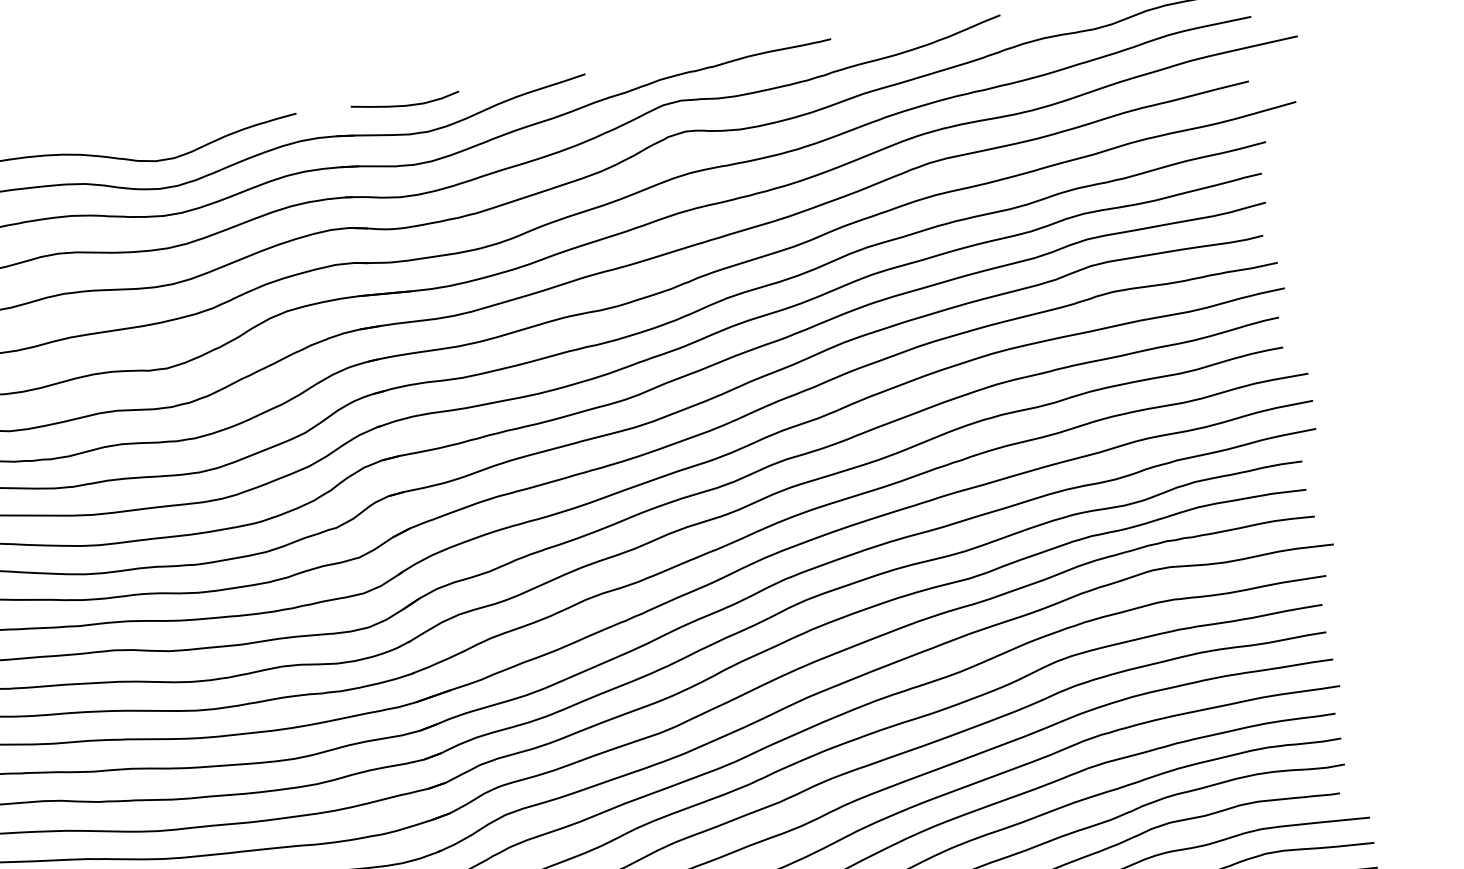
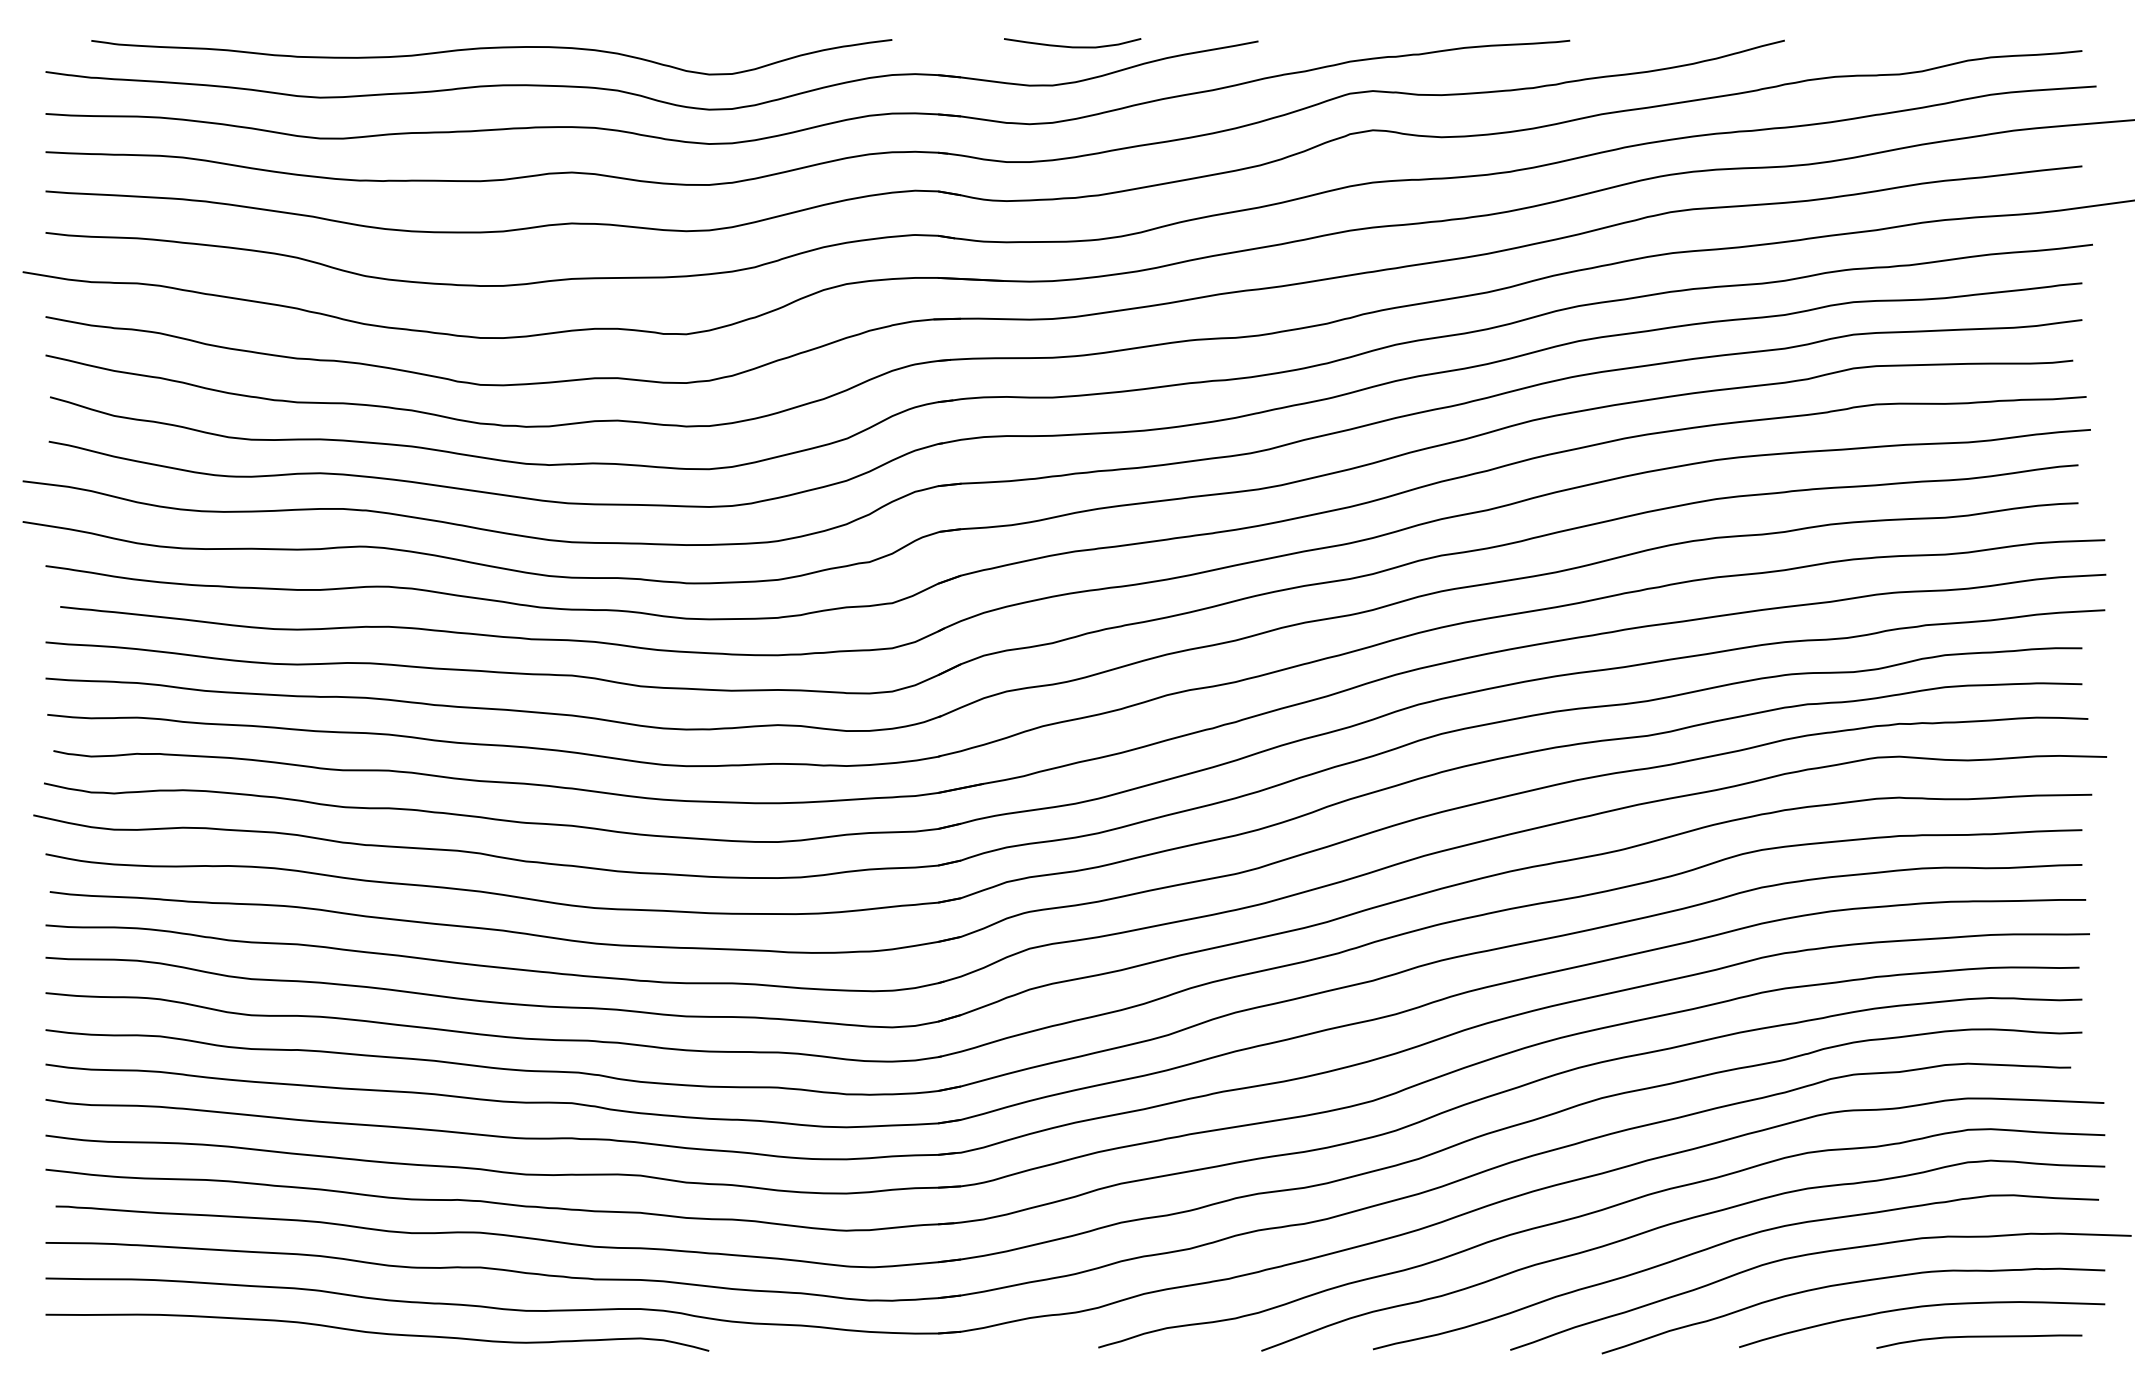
curve: (405, 105) -> (1072, 46), moved

